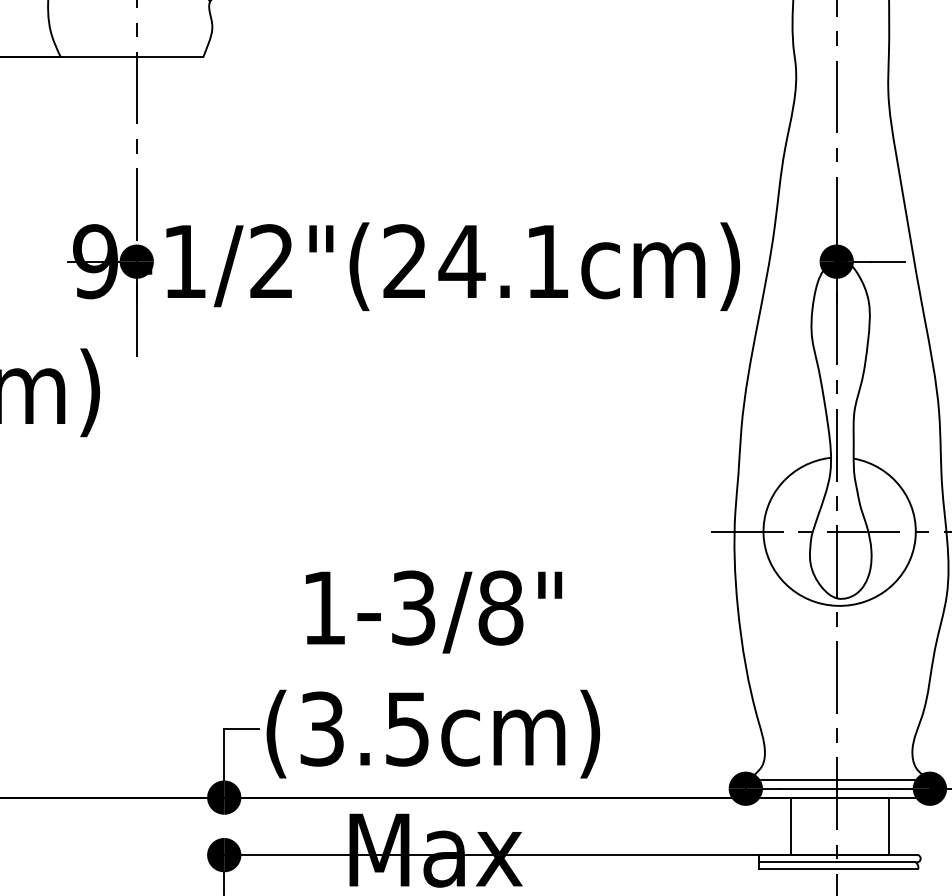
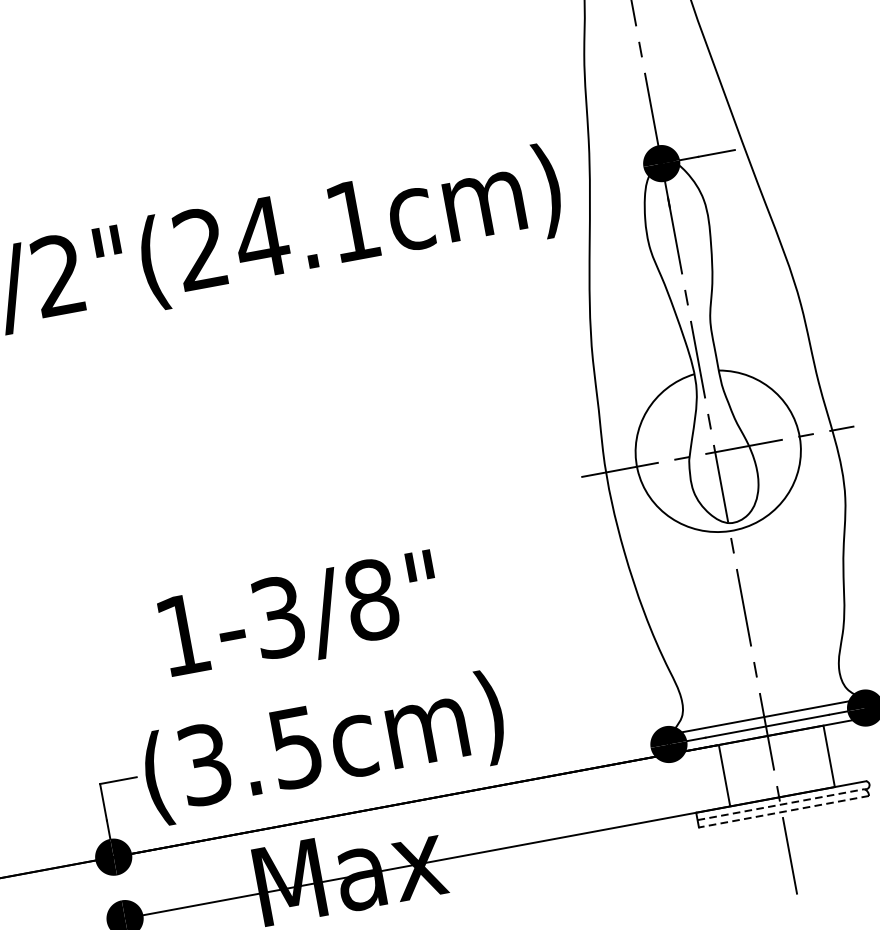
line: (837, 862) -> (781, 805), solid -> dashed
line: (838, 868) -> (783, 811), solid -> dashed

